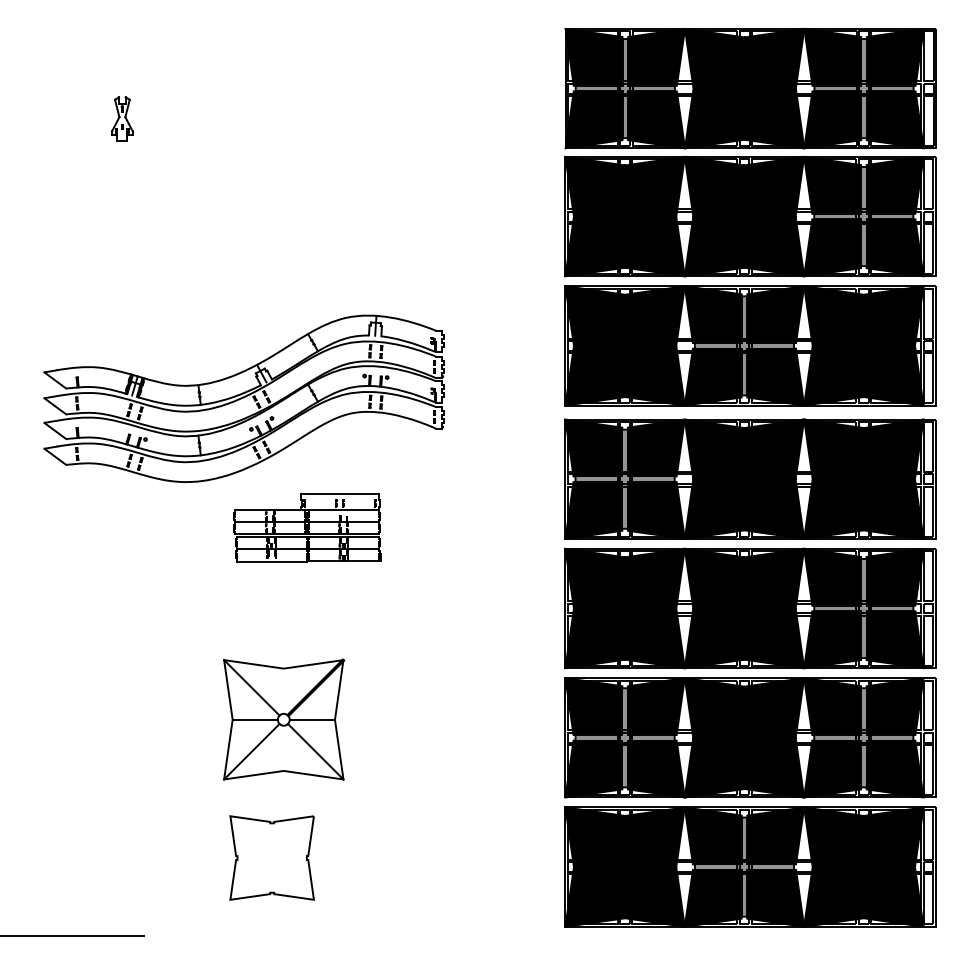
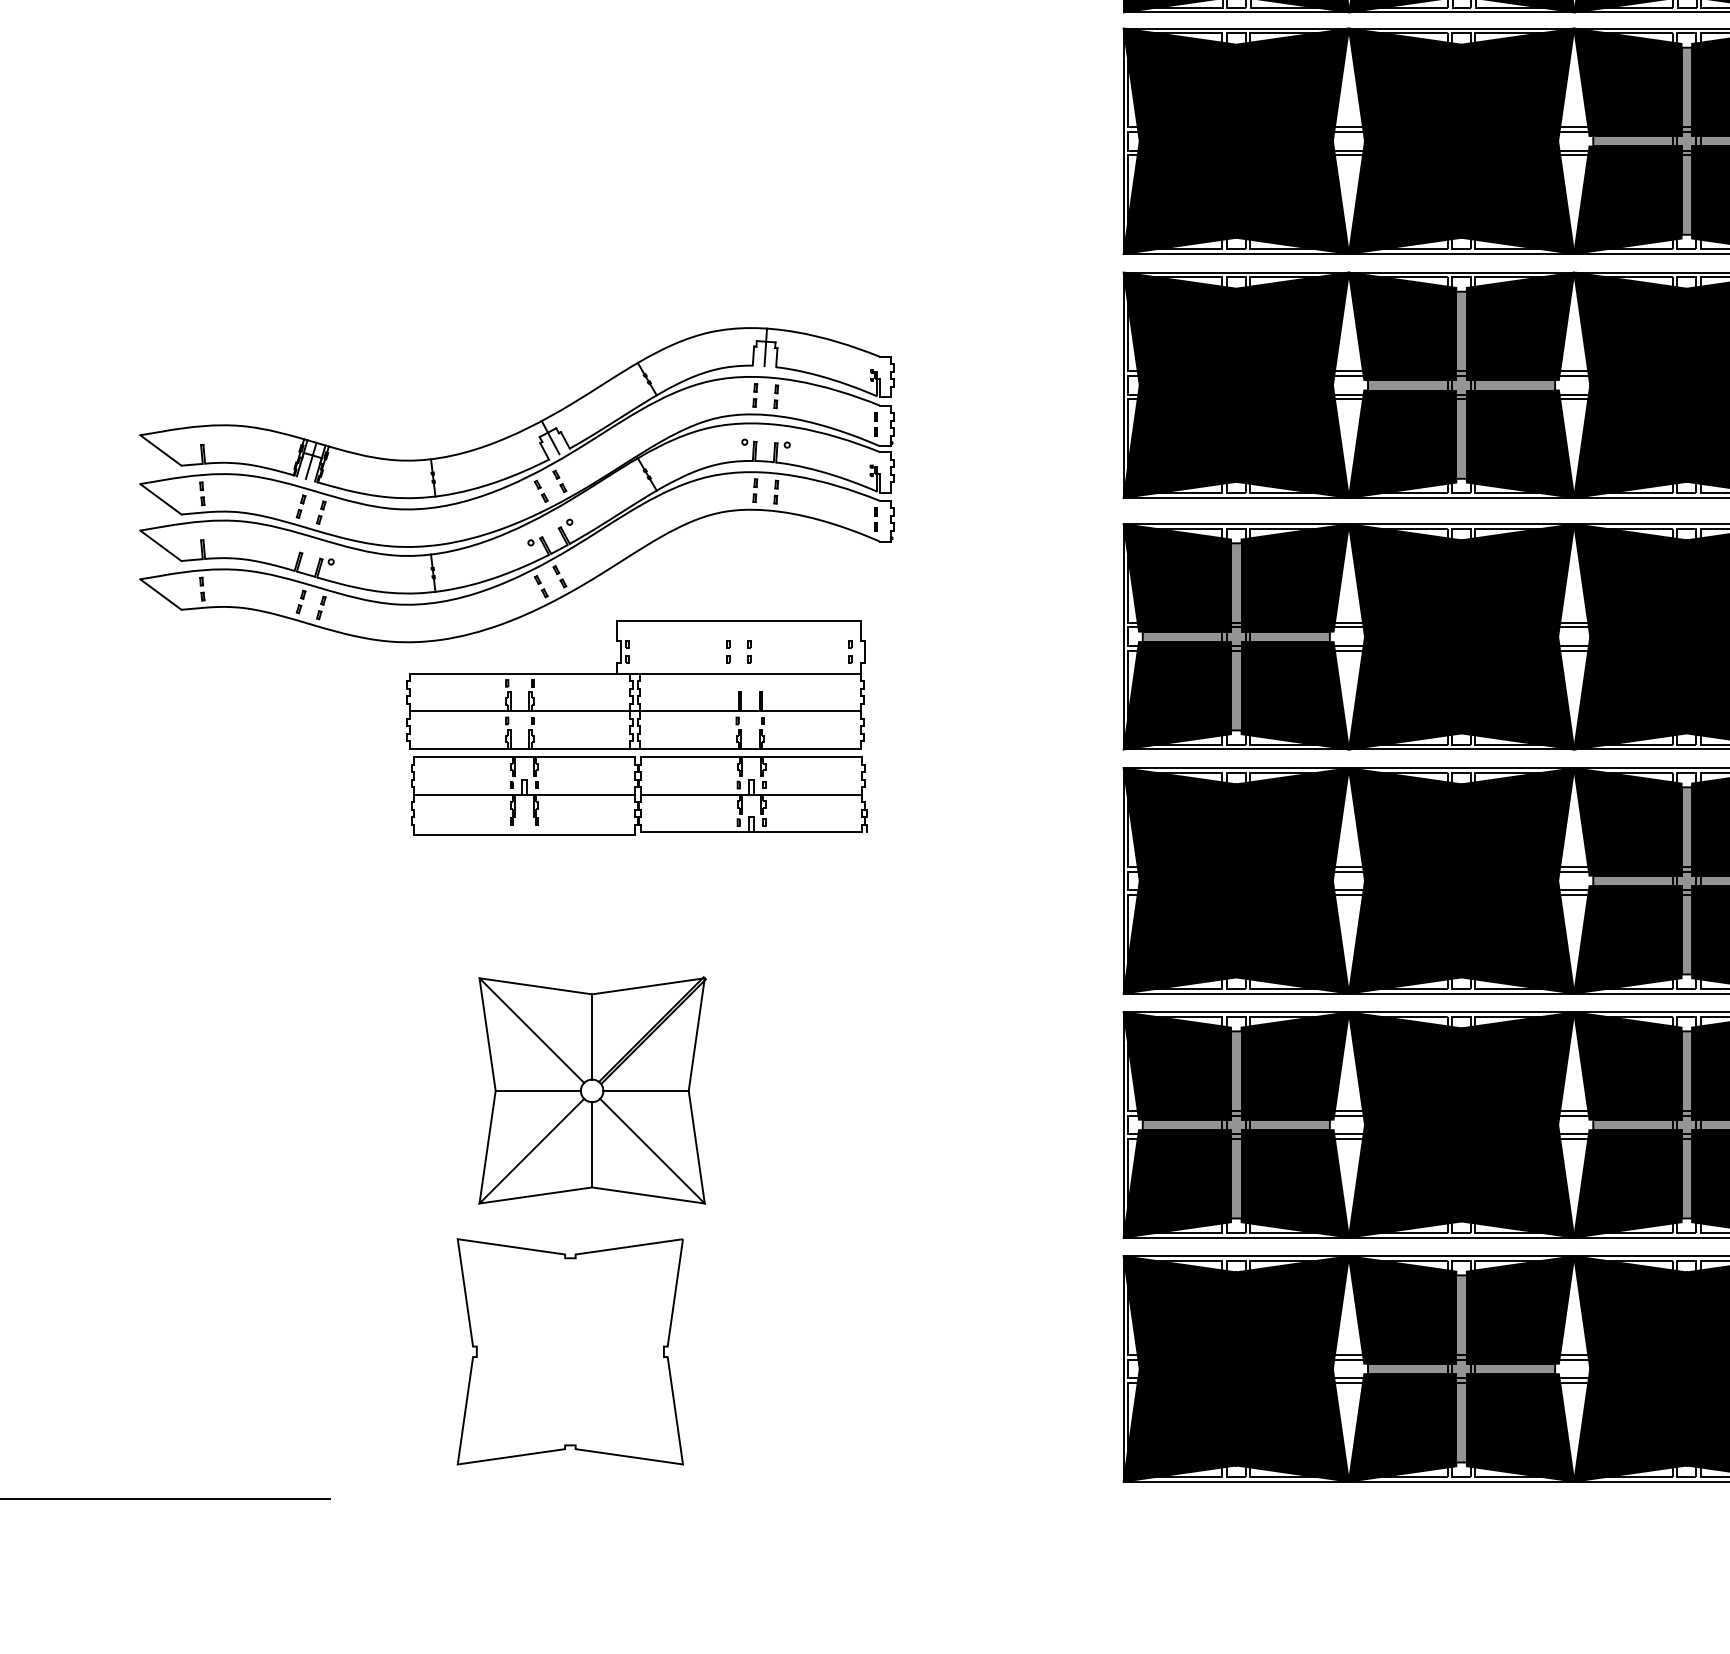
part: (307, 527) -> (636, 727), size x1.67
line: (283, 690) -> (591, 1035), added
line: (283, 747) -> (591, 1143), added
part: (271, 857) -> (568, 1350), size x1.43

